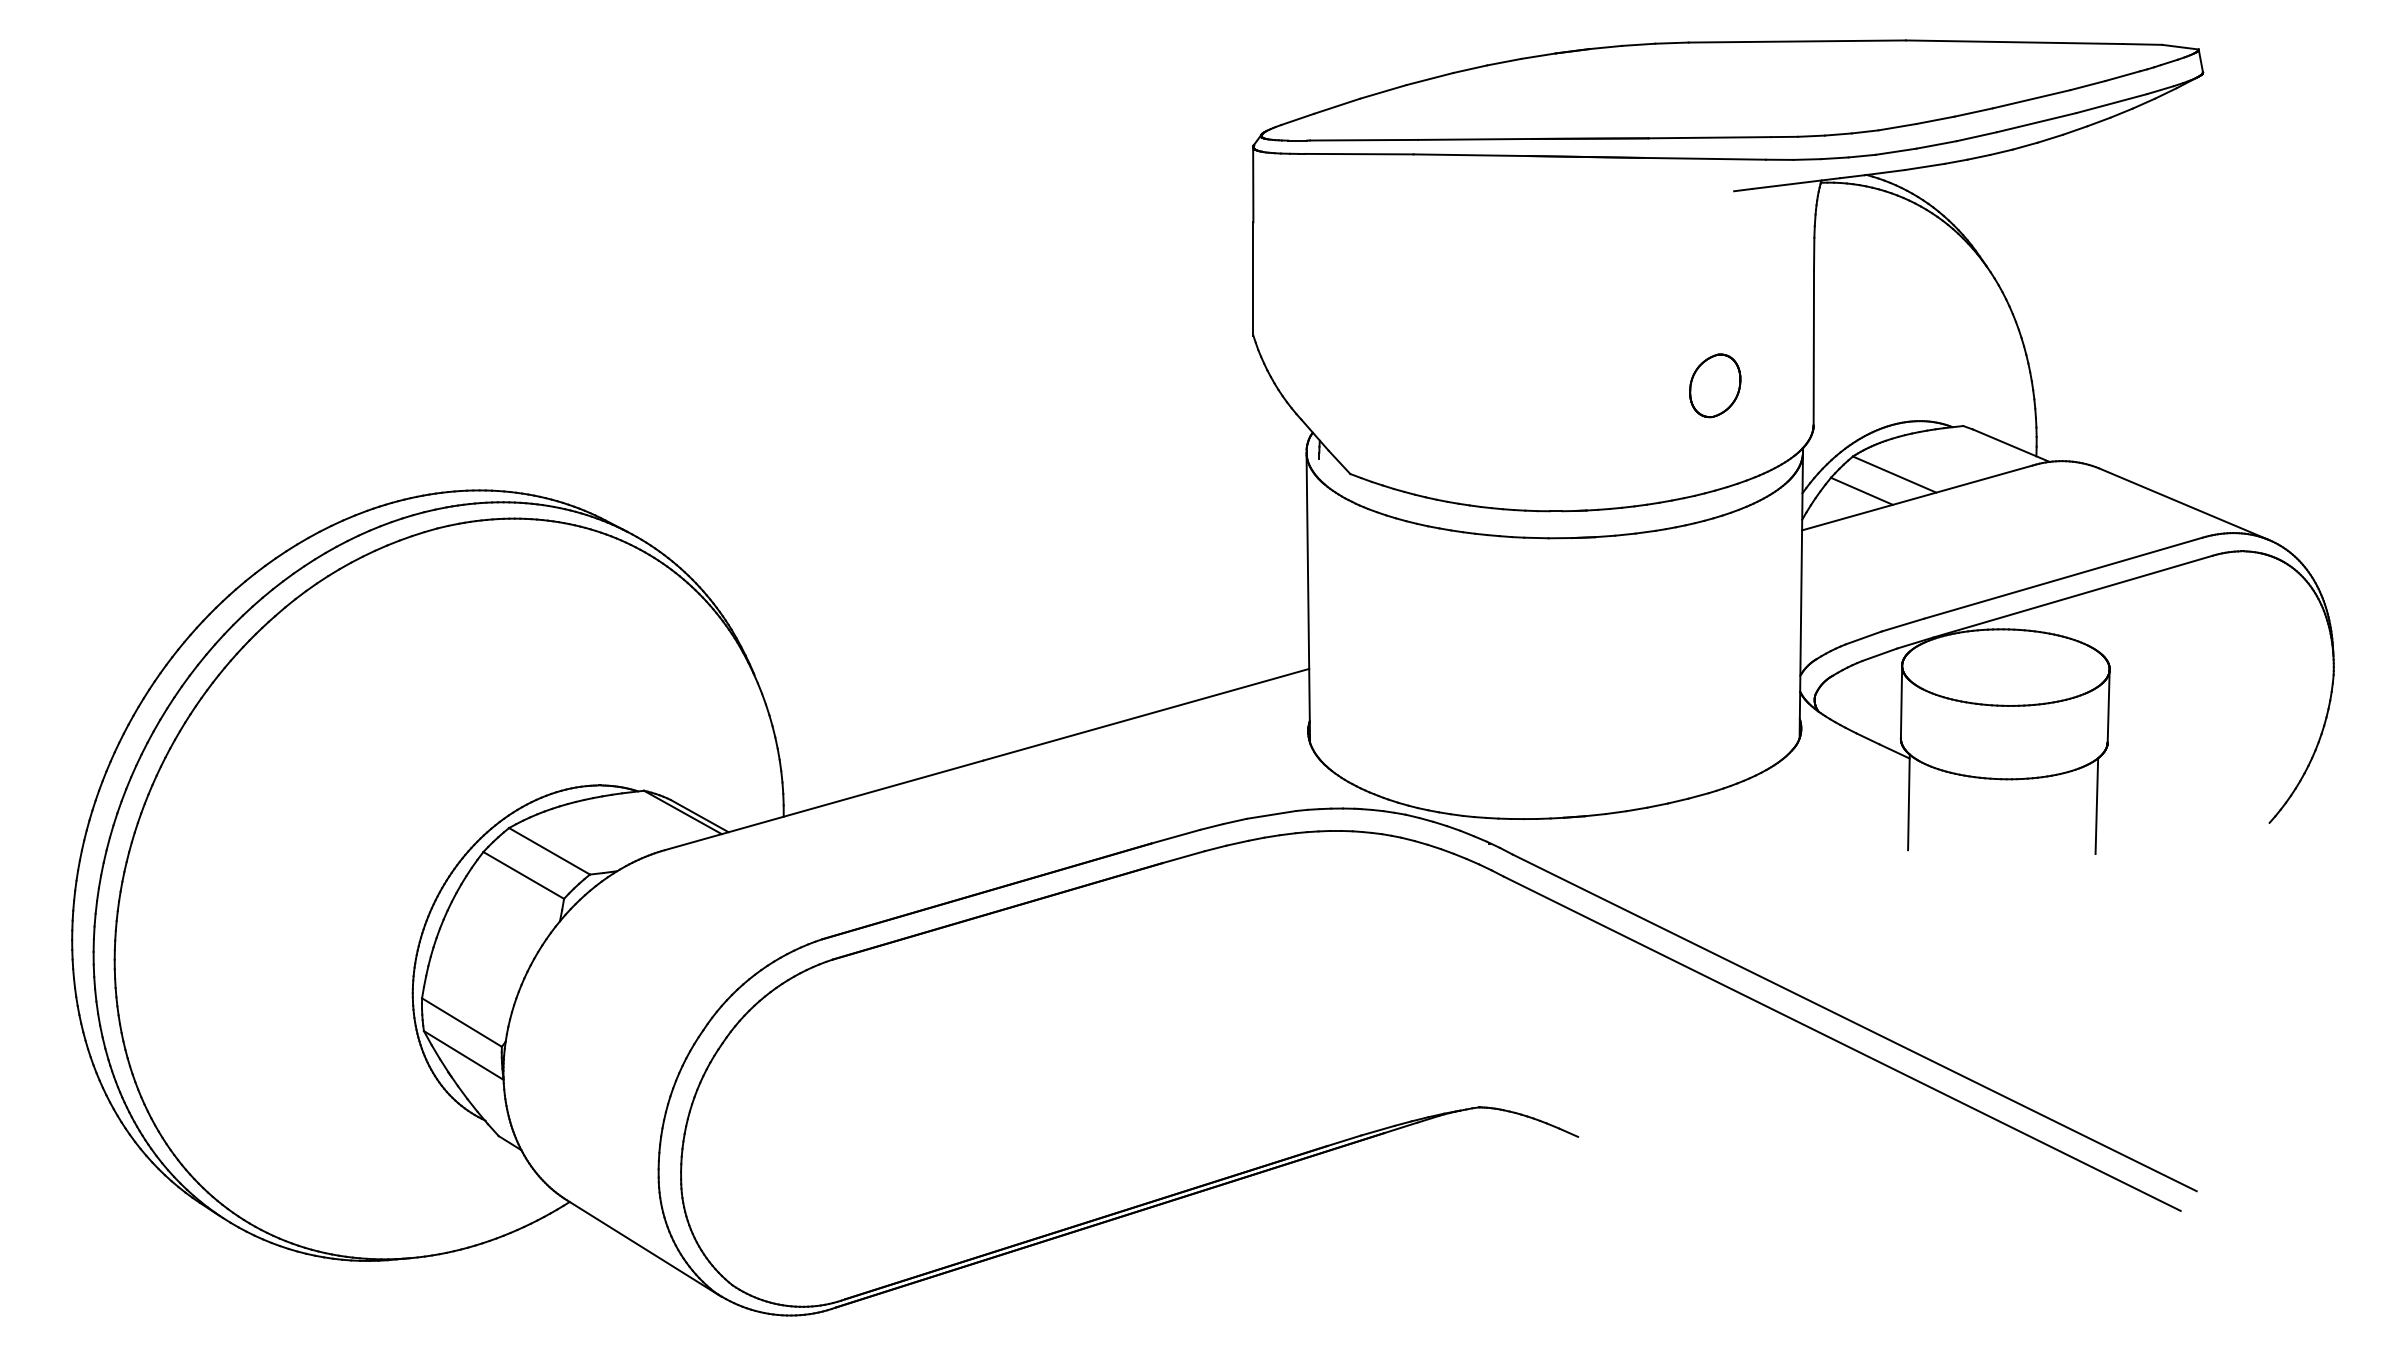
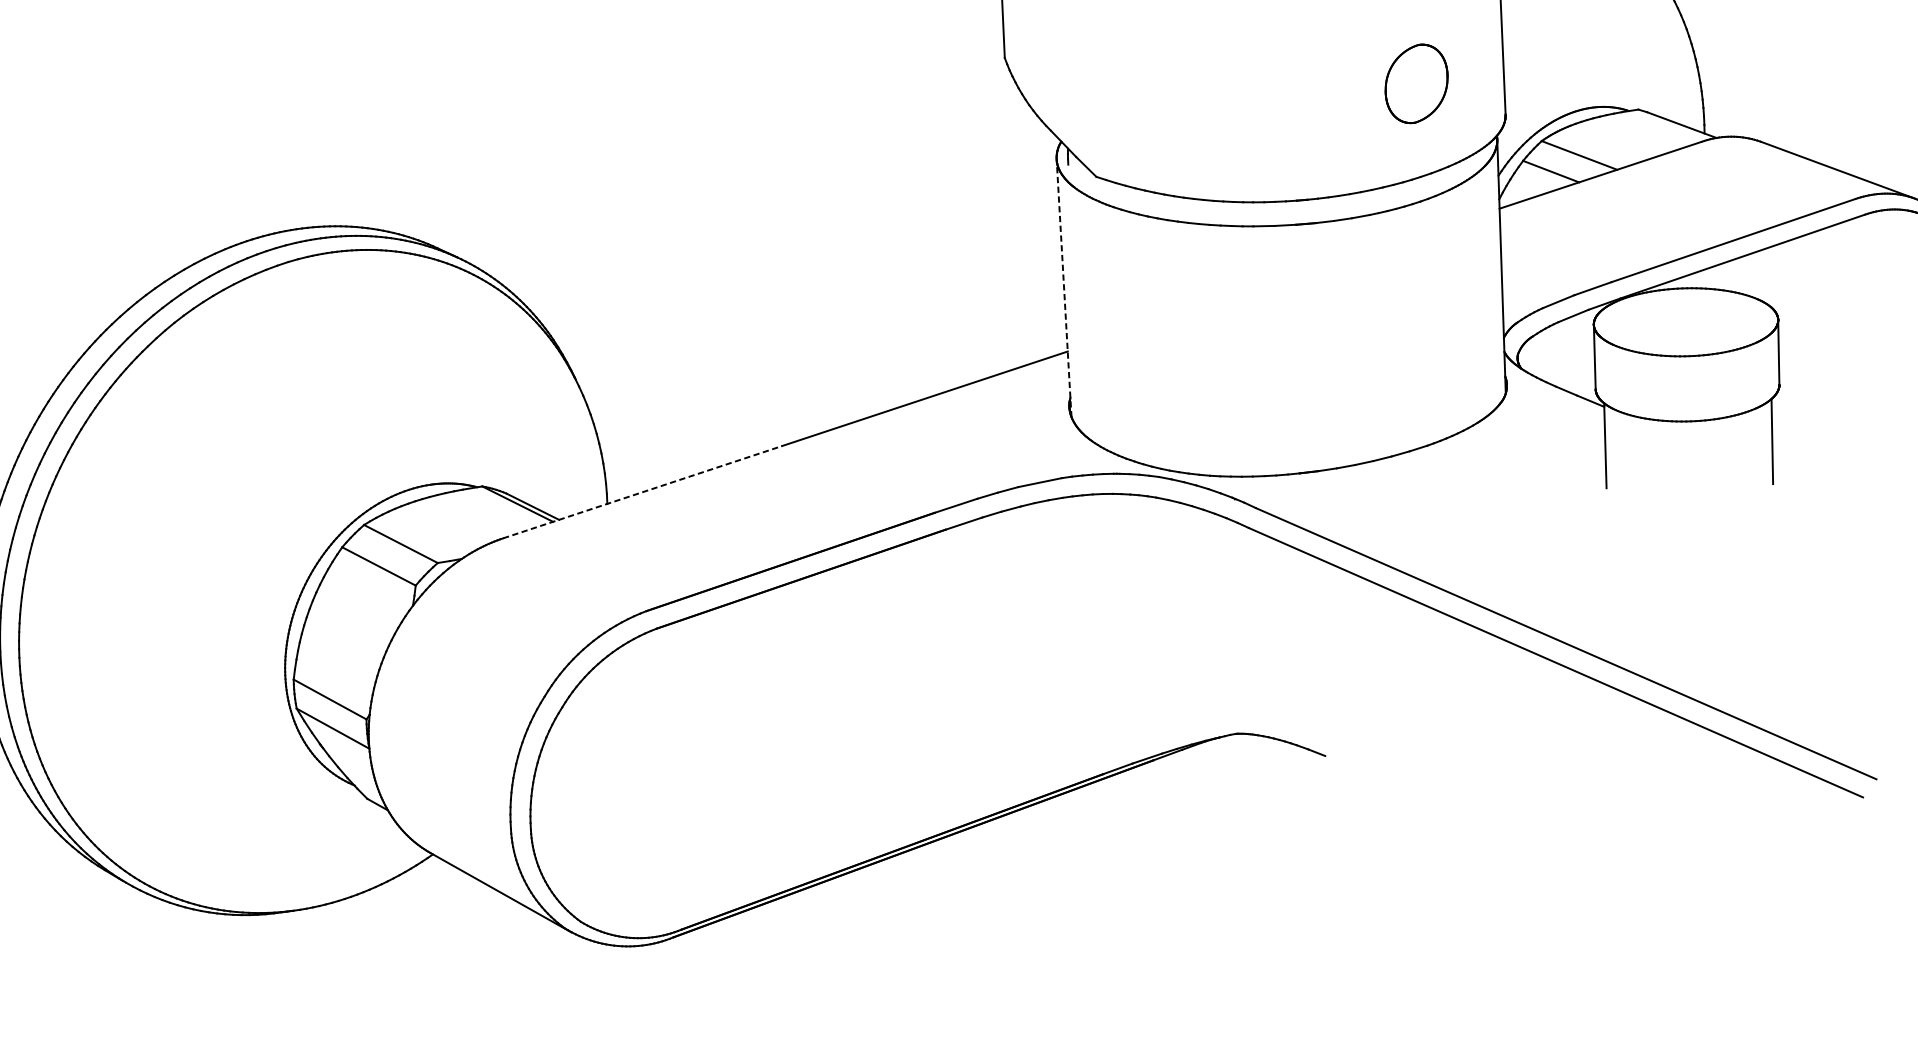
part: (1715, 385) -> (1416, 83), size x1.4
line: (1308, 597) -> (1064, 288), solid -> dashed
line: (824, 805) -> (643, 492), solid -> dashed

